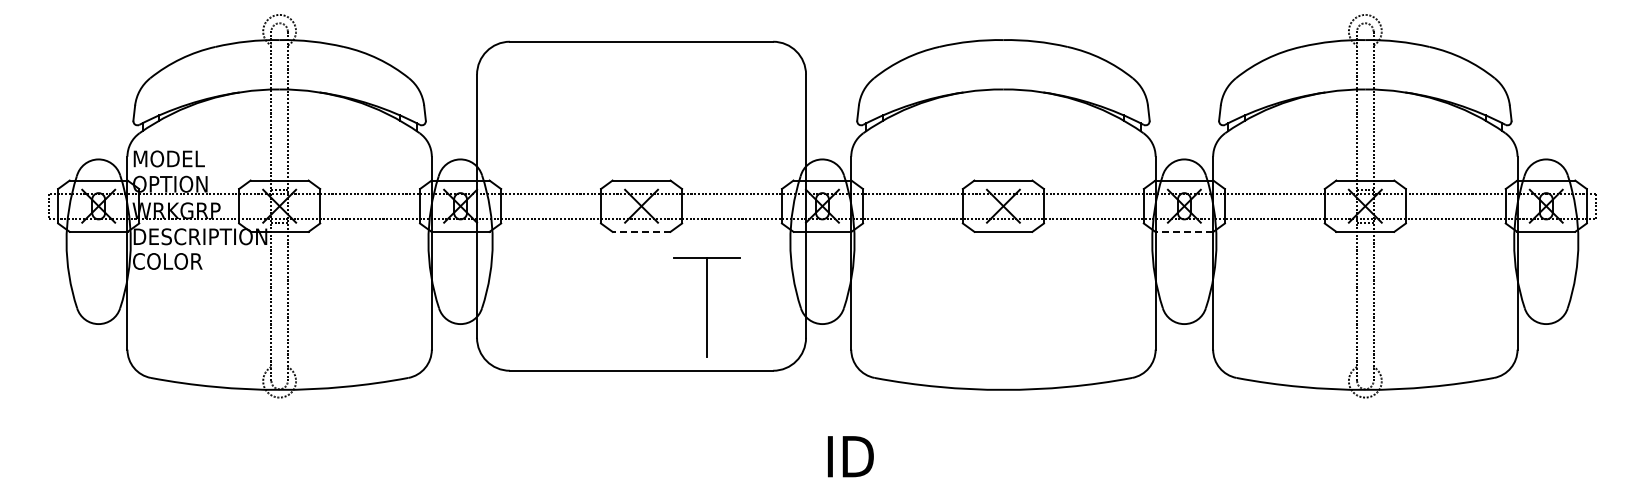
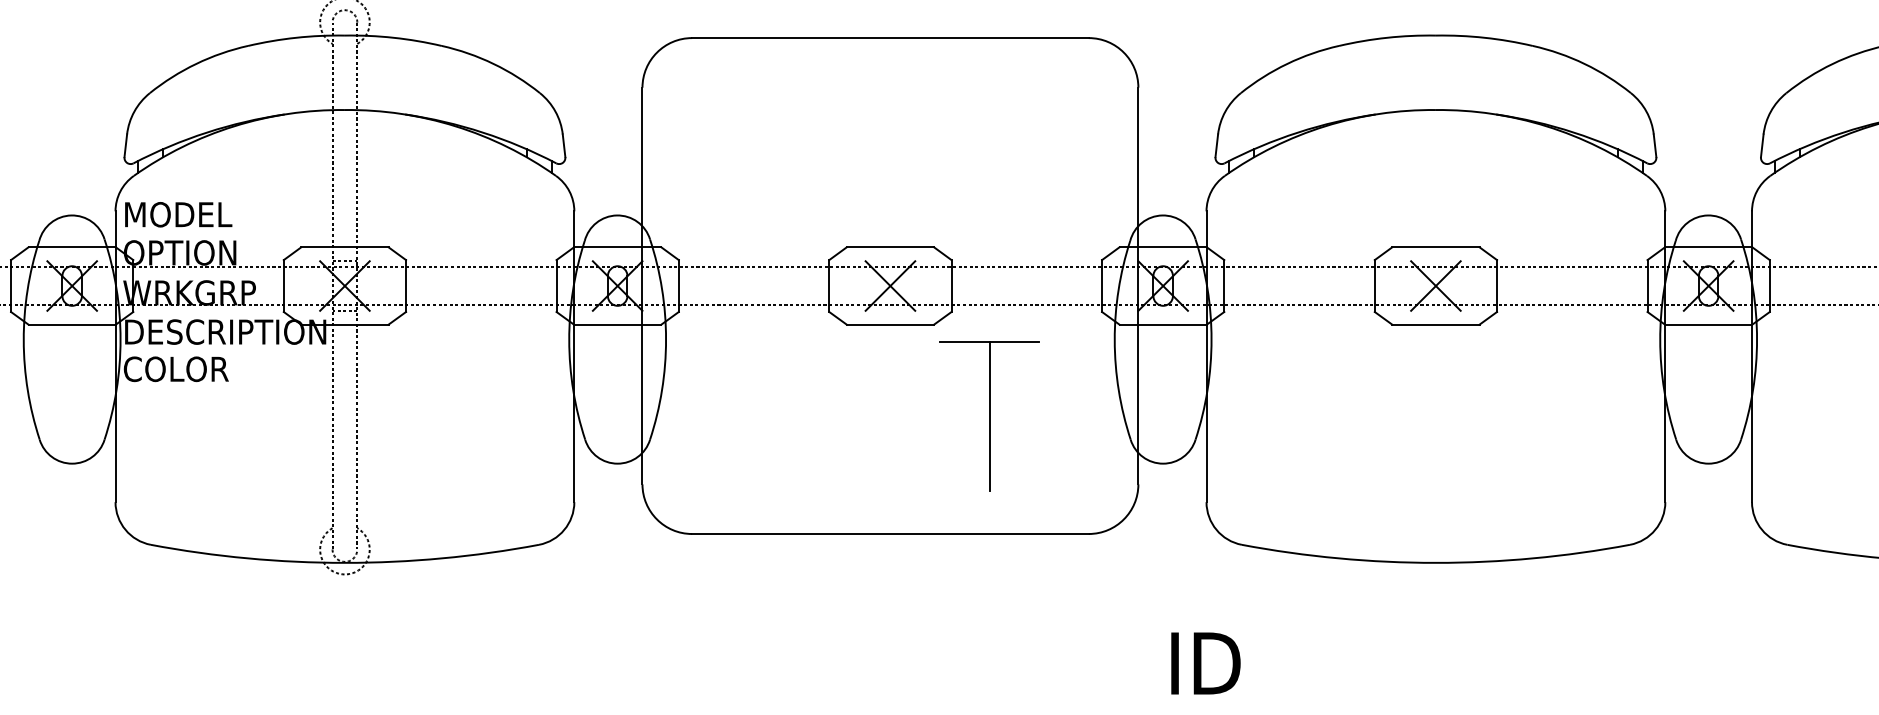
line: (641, 231) -> (890, 324), dashed -> solid
line: (1184, 231) -> (1708, 324), dashed -> solid
part: (706, 307) -> (988, 416), moved

